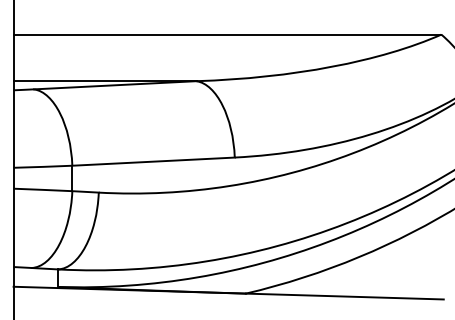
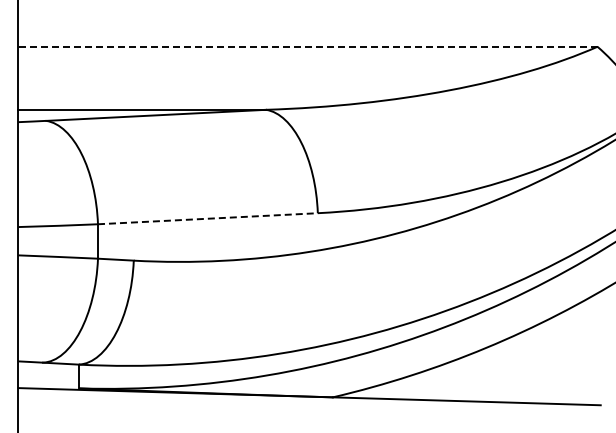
line: (227, 34) -> (308, 46), solid -> dashed
line: (153, 161) -> (208, 218), solid -> dashed

